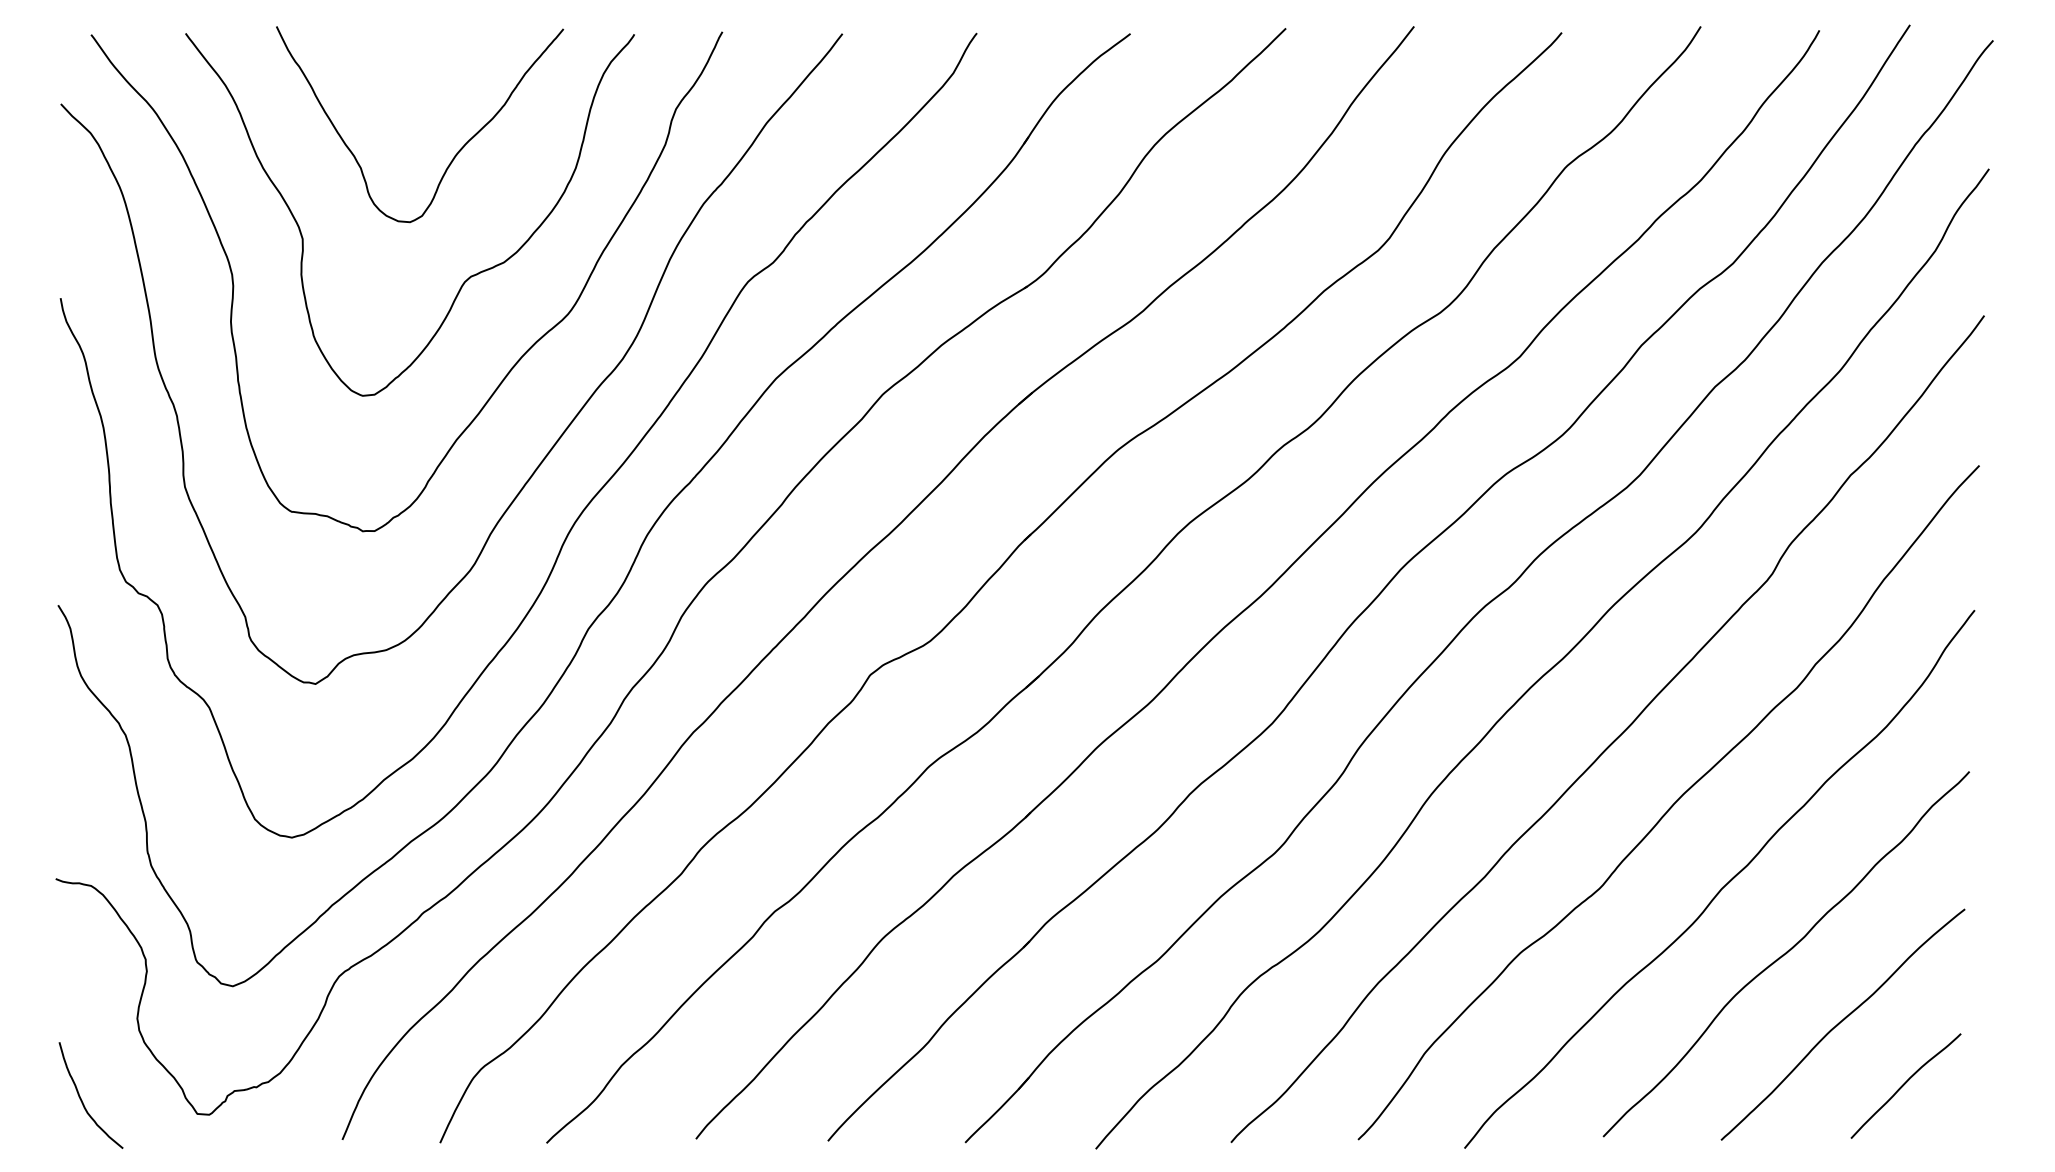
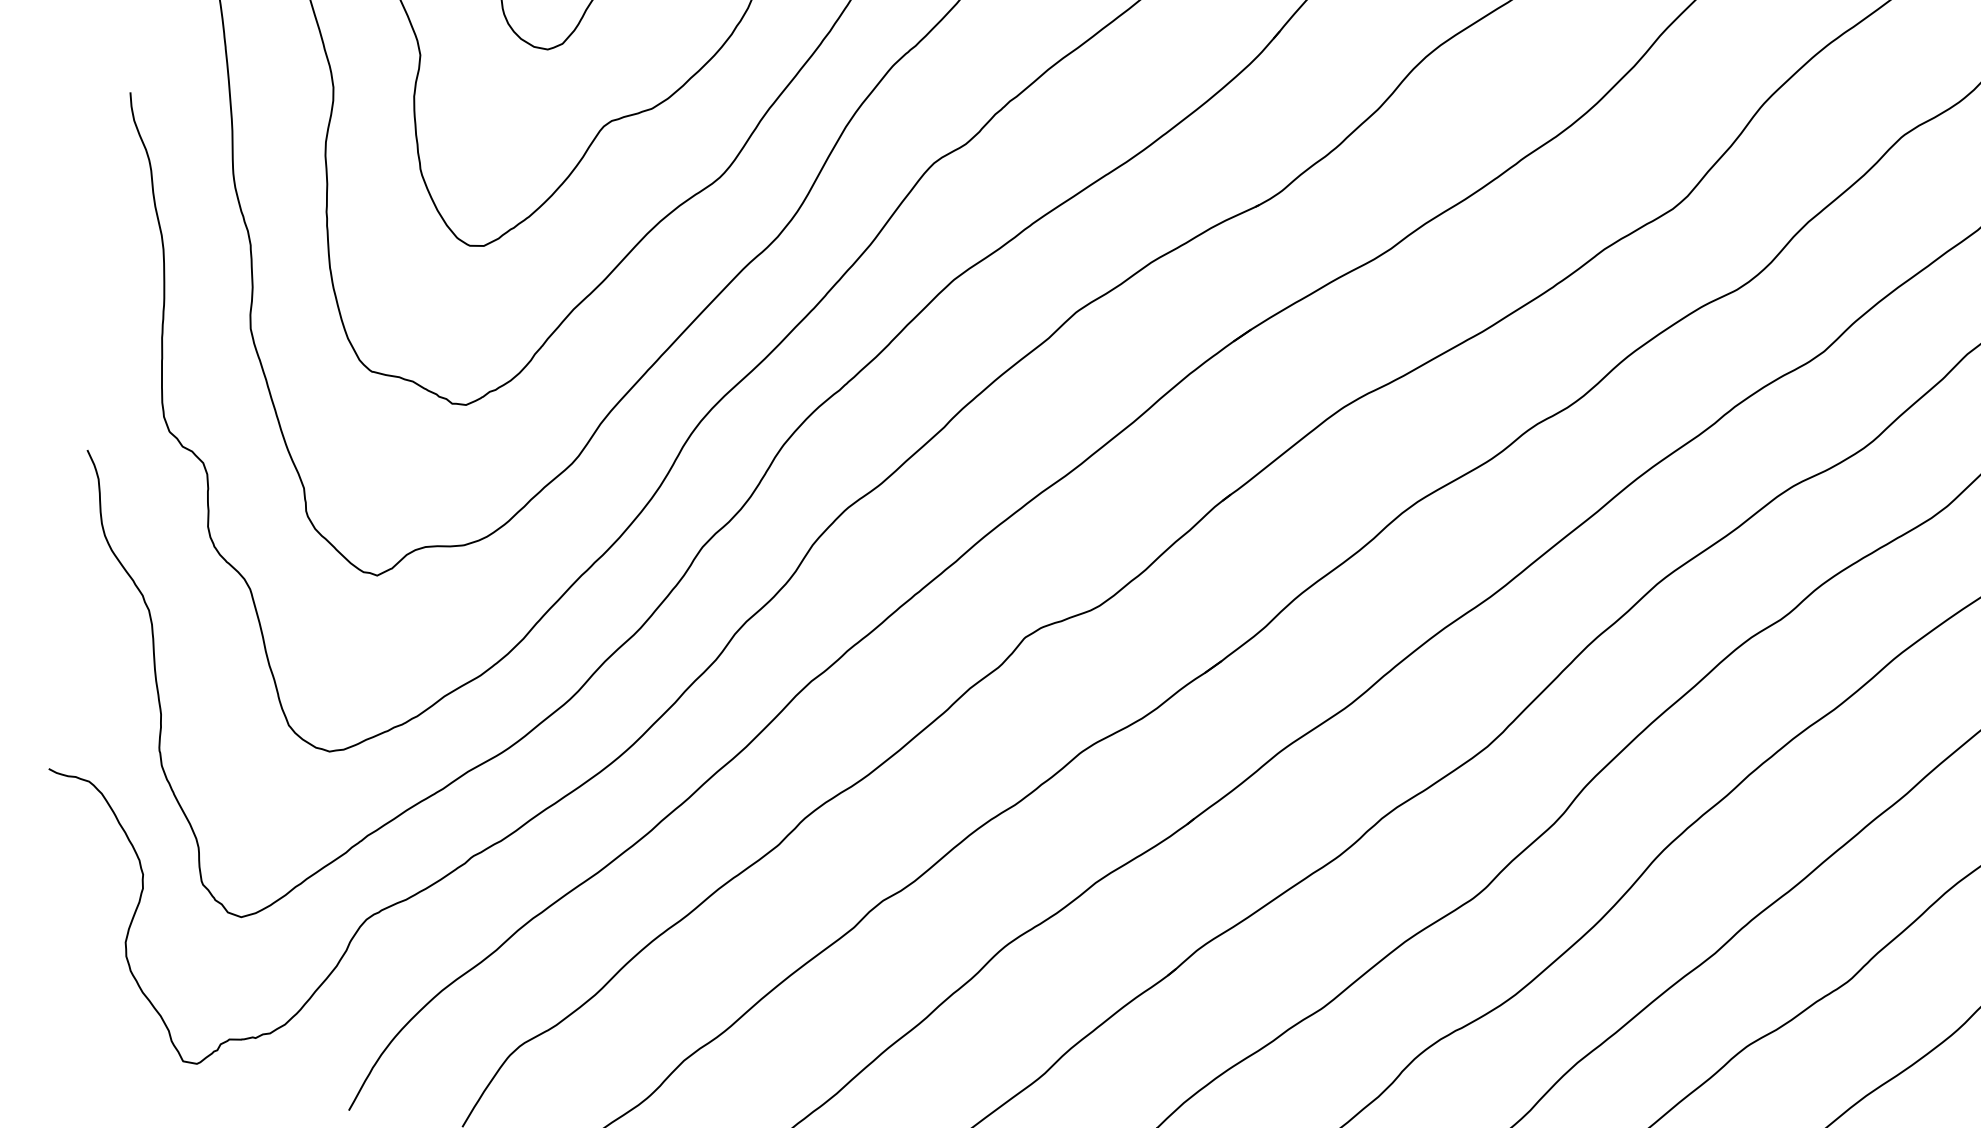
curve: (82, 1100) -> (51, 1030), removed

